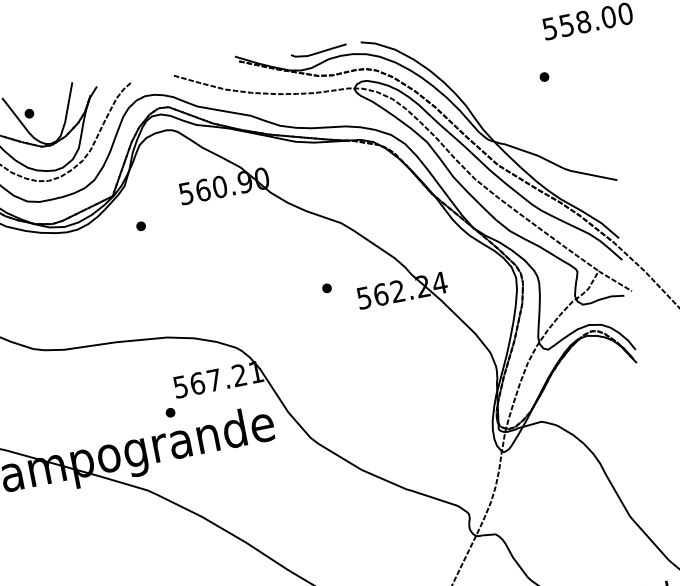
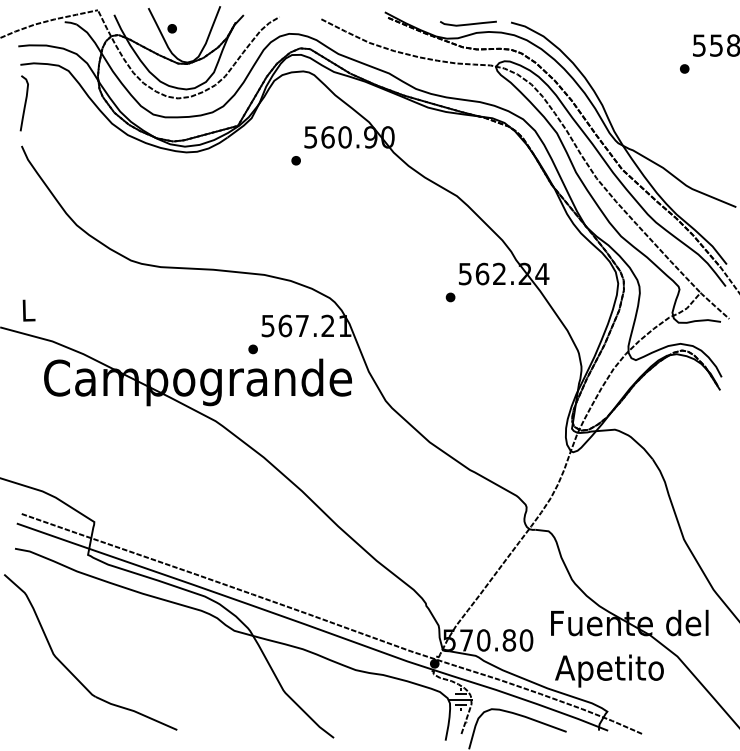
part: (544, 76) -> (684, 68), moved
part: (140, 226) -> (295, 160), moved
part: (326, 288) -> (450, 297), moved

